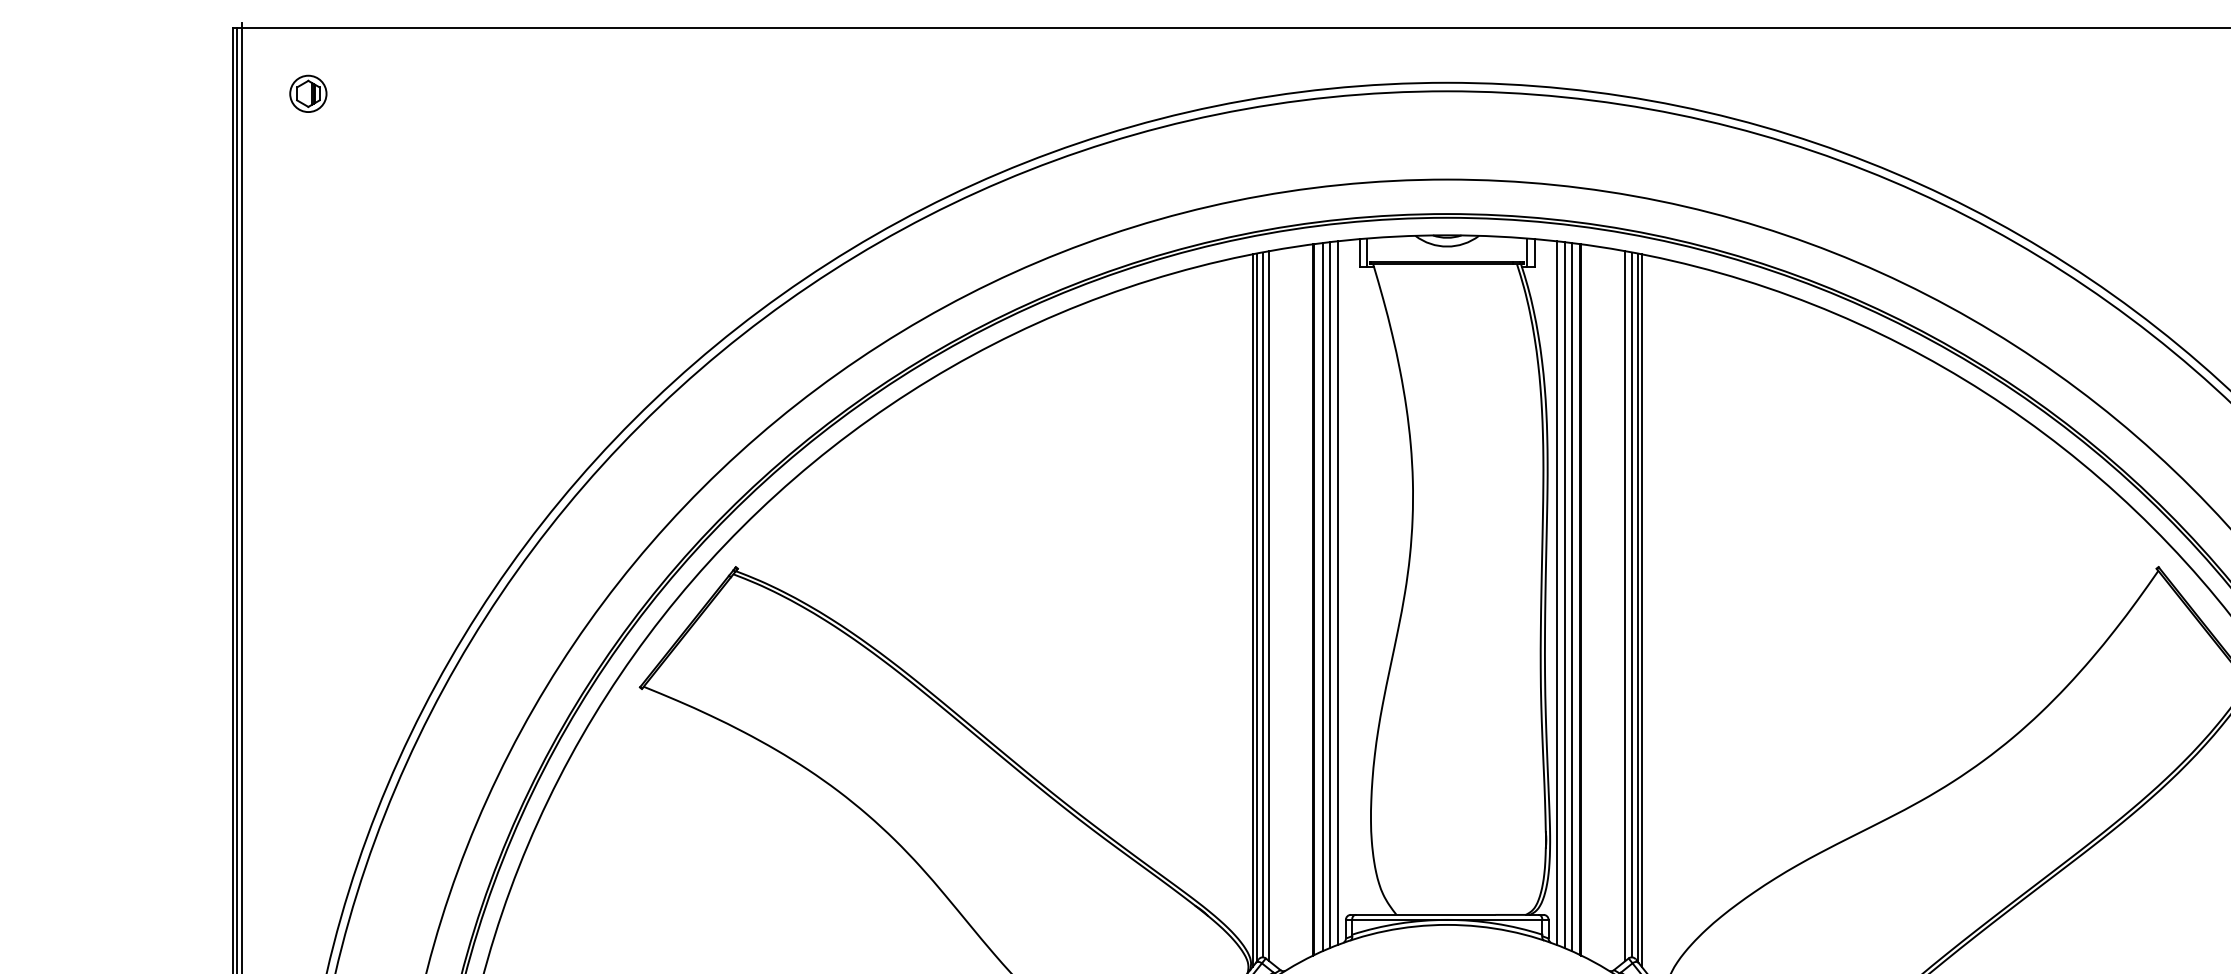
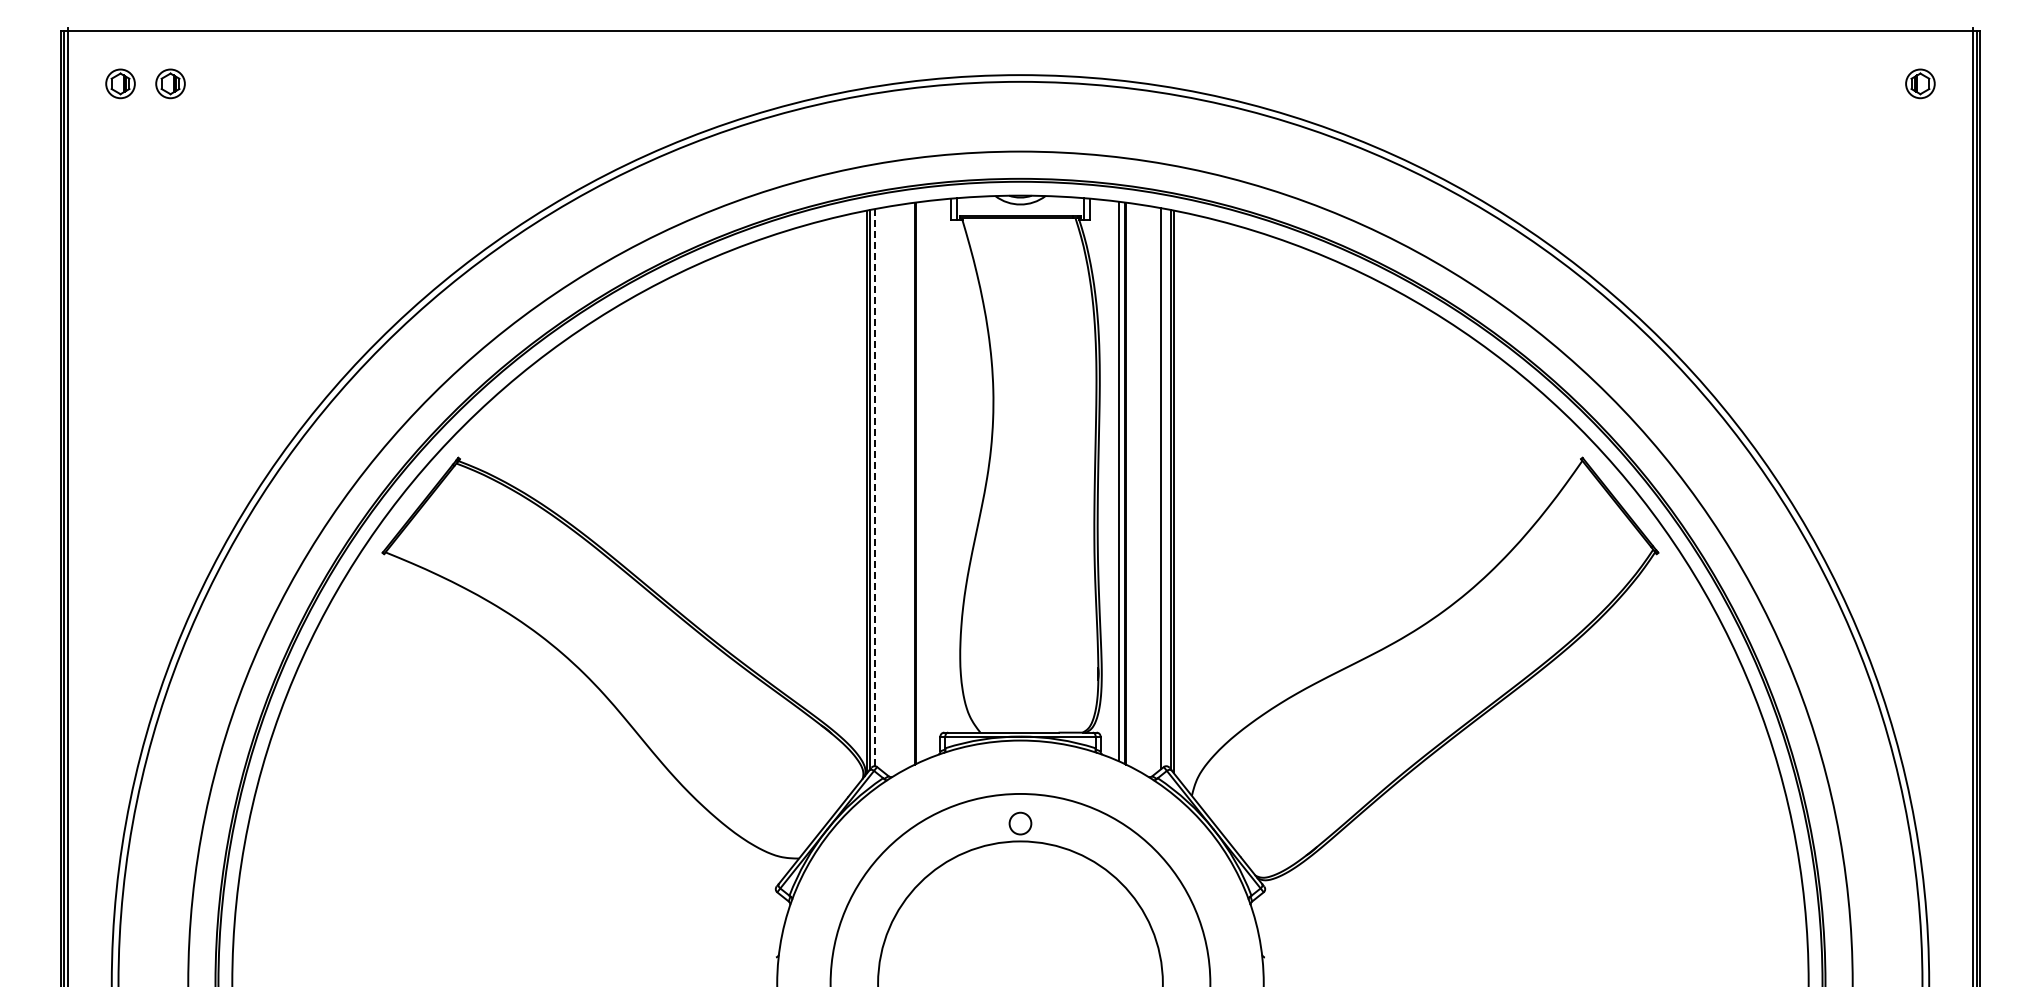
part: (371, 93) -> (170, 83), added
line: (1337, 593) -> (933, 478), removed
line: (1557, 593) -> (1107, 478), removed
line: (1329, 594) -> (927, 479), removed
line: (1564, 594) -> (1113, 479), removed
line: (1323, 597) -> (922, 481), removed
line: (1262, 604) -> (874, 487), solid -> dashed
line: (1632, 604) -> (1166, 487), removed
line: (1268, 605) -> (879, 488), removed

